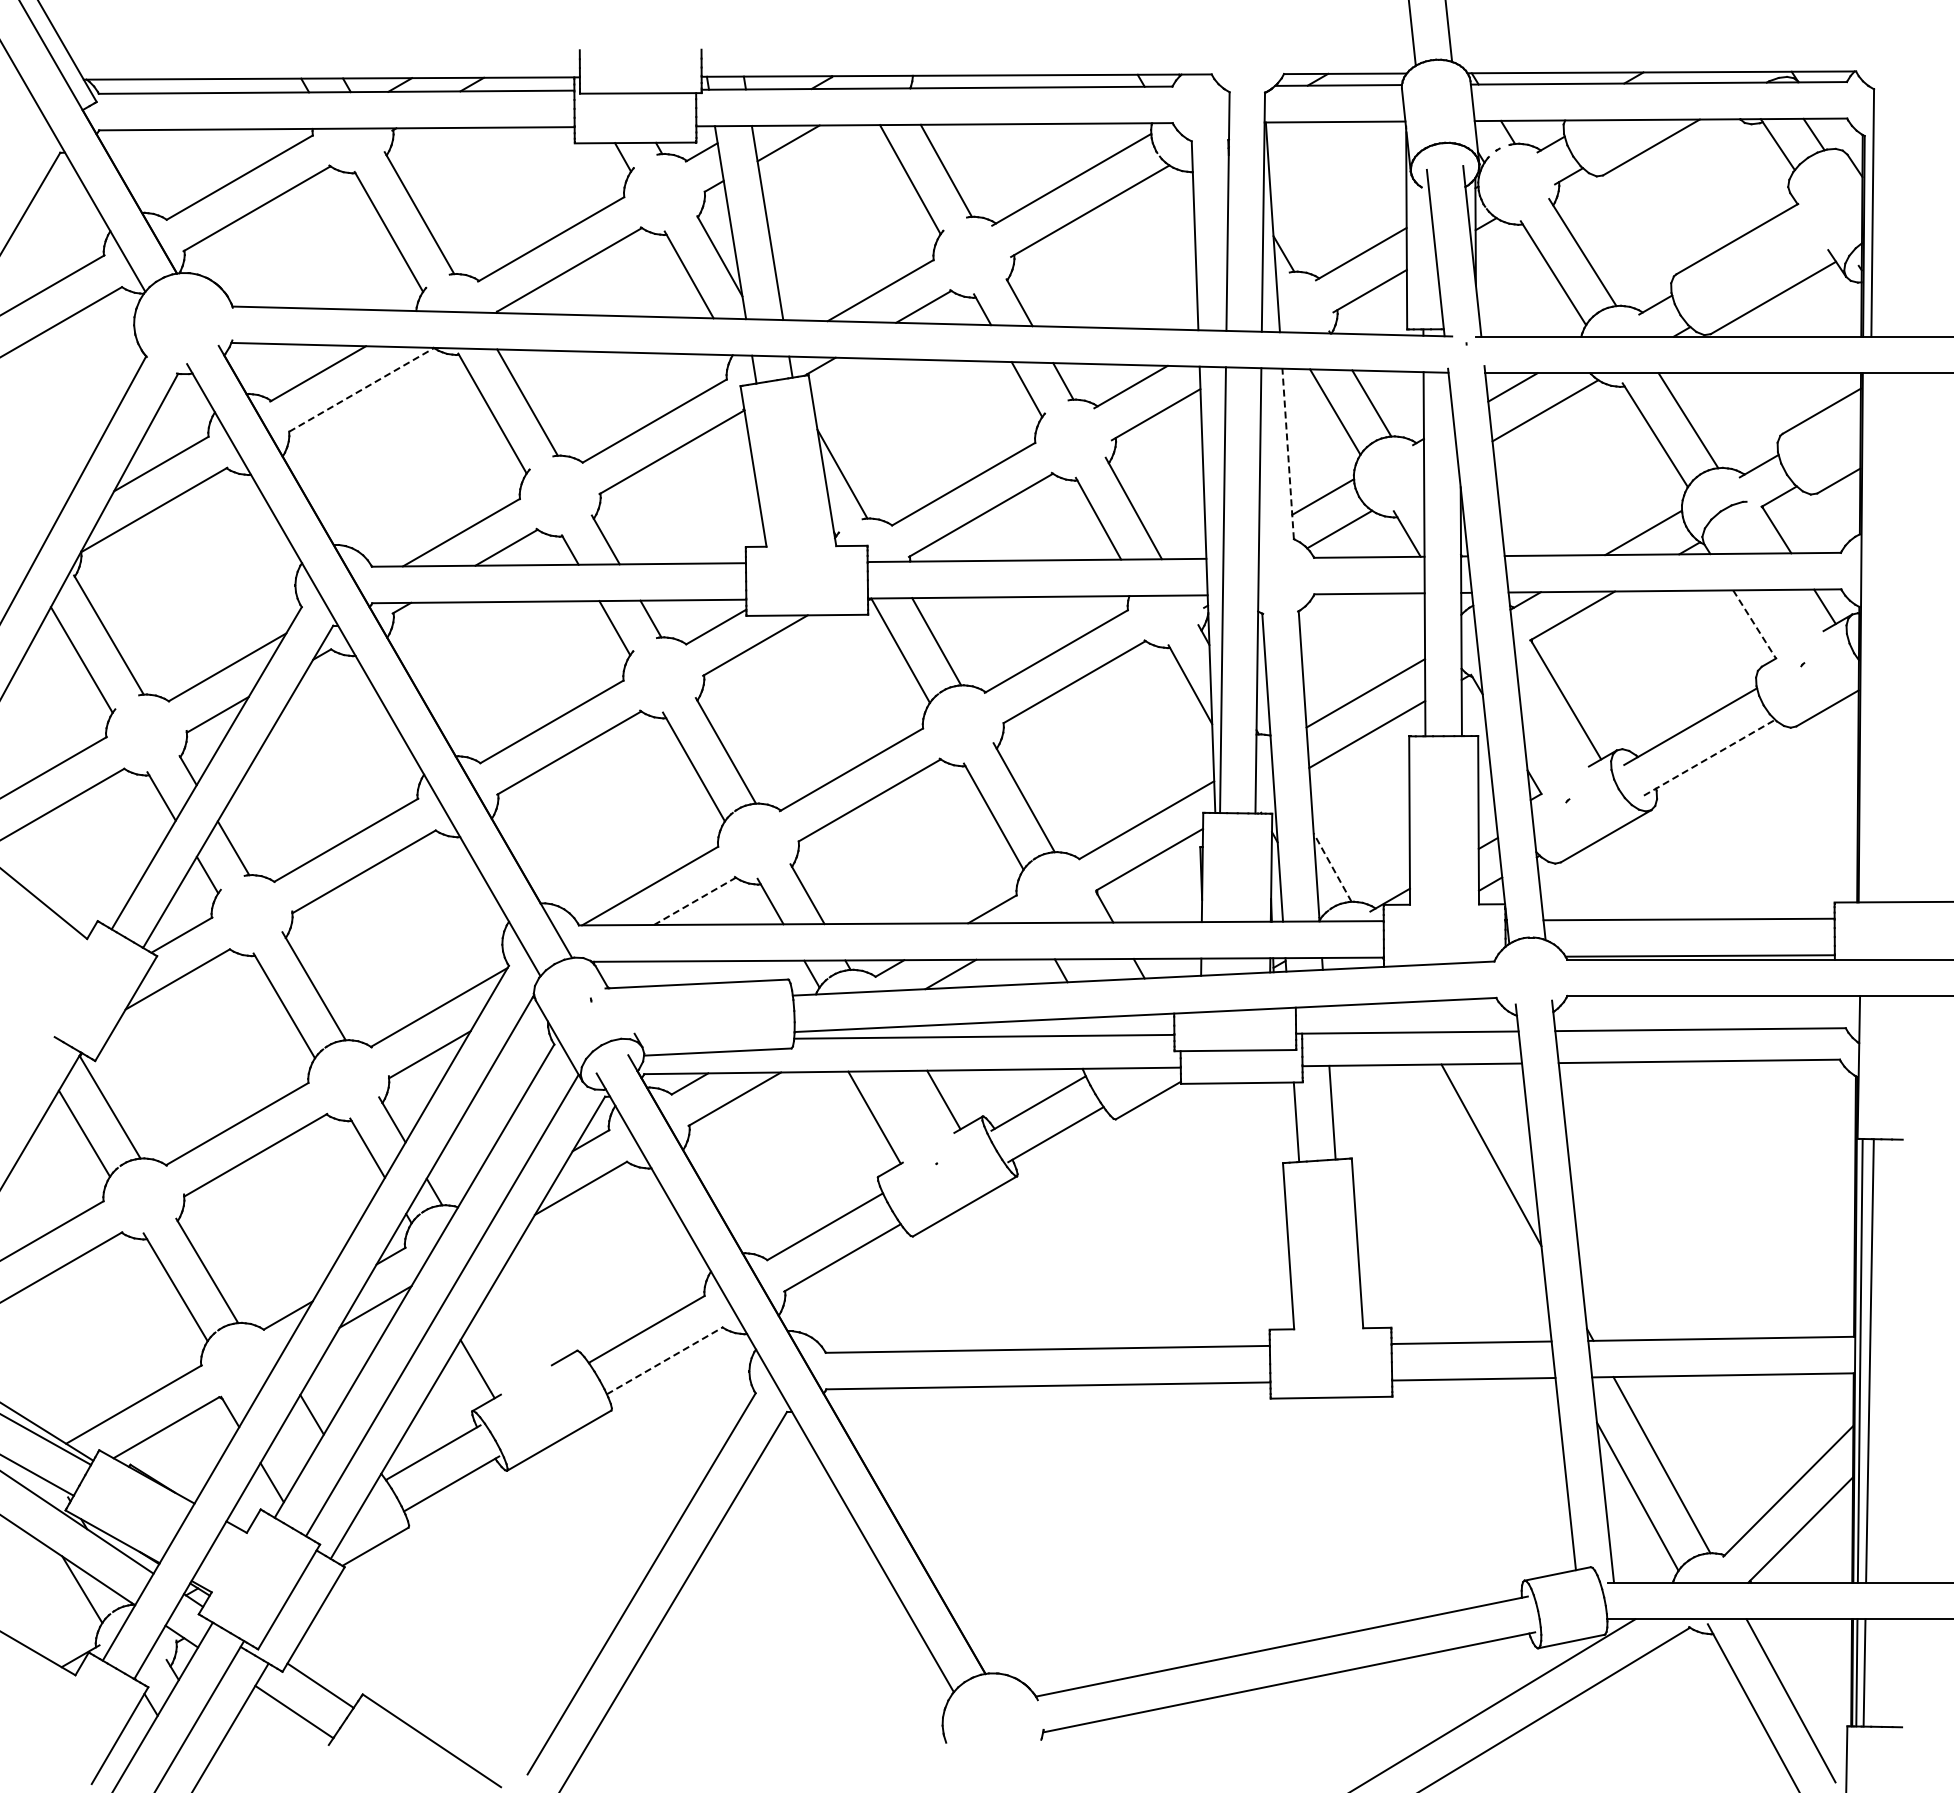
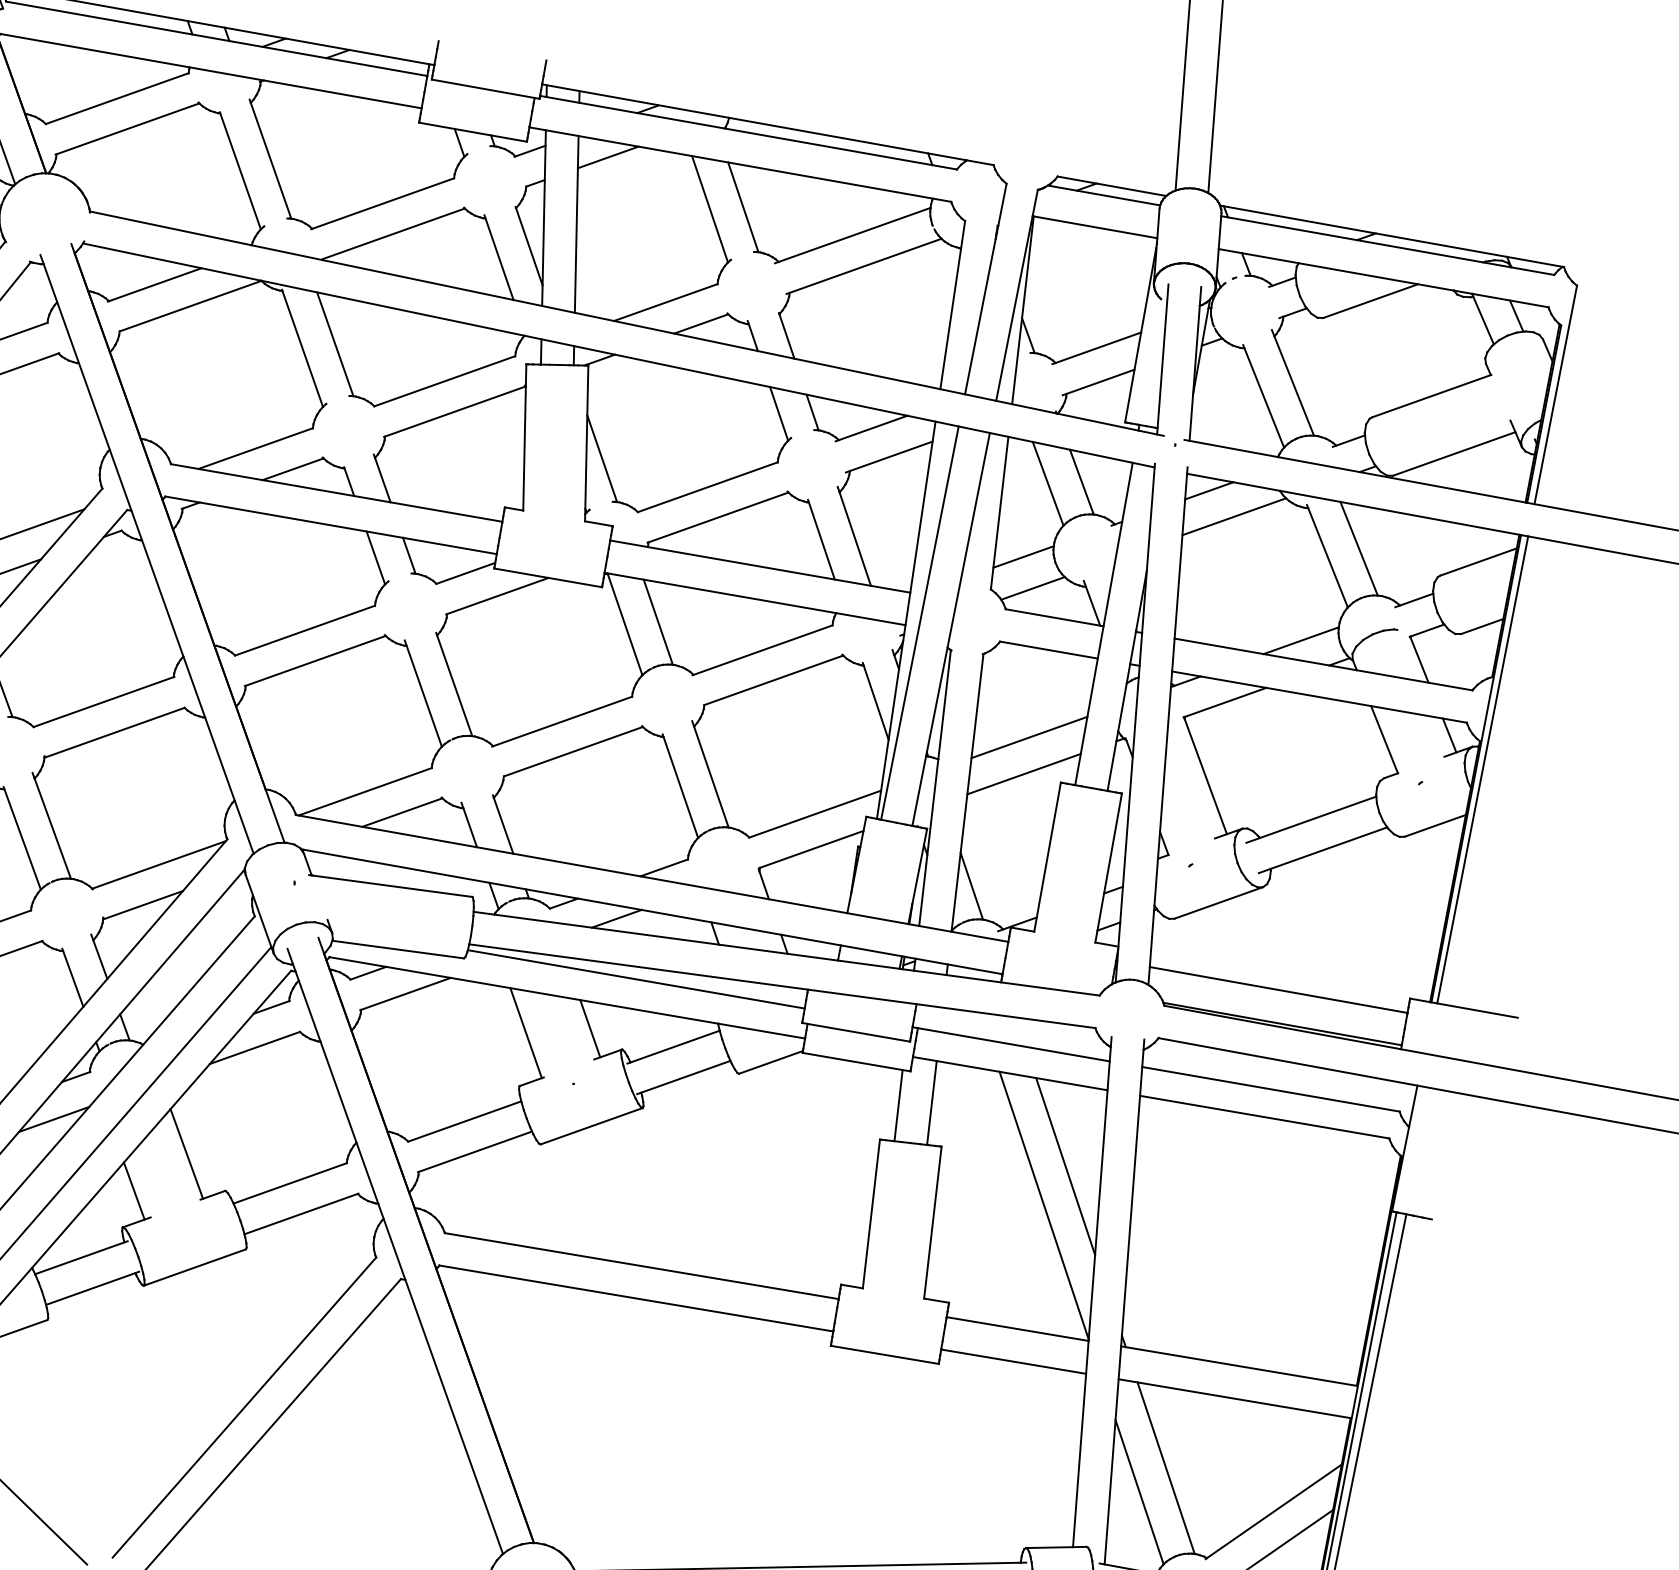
line: (361, 389) -> (190, 305), dashed -> solid
line: (1288, 453) -> (1000, 512), dashed -> solid
line: (1754, 624) -> (1384, 739), dashed -> solid
line: (1867, 637) -> (1482, 769), added
line: (1709, 757) -> (1323, 850), dashed -> solid
line: (1332, 867) -> (971, 886), dashed -> solid
line: (695, 901) -> (402, 812), dashed -> solid
line: (1475, 1202) -> (1043, 1205), added
line: (527, 1317) -> (186, 1153), added
line: (665, 1360) -> (301, 1213), dashed -> solid

